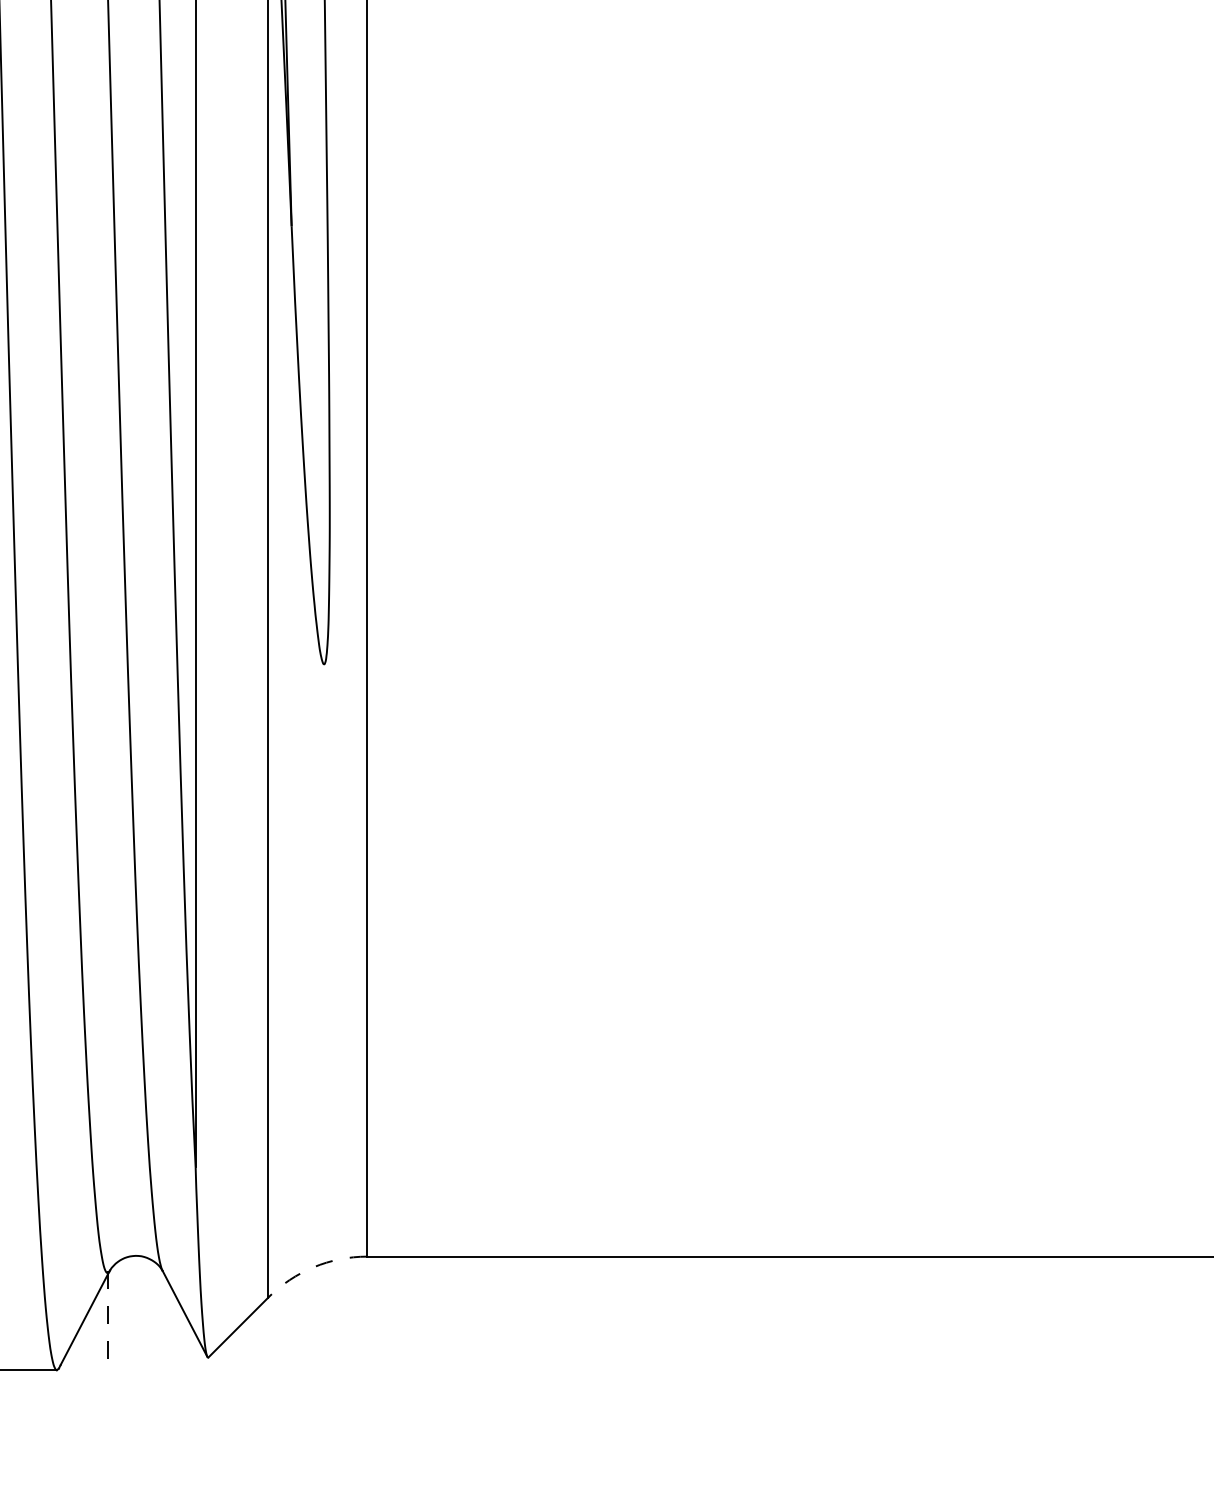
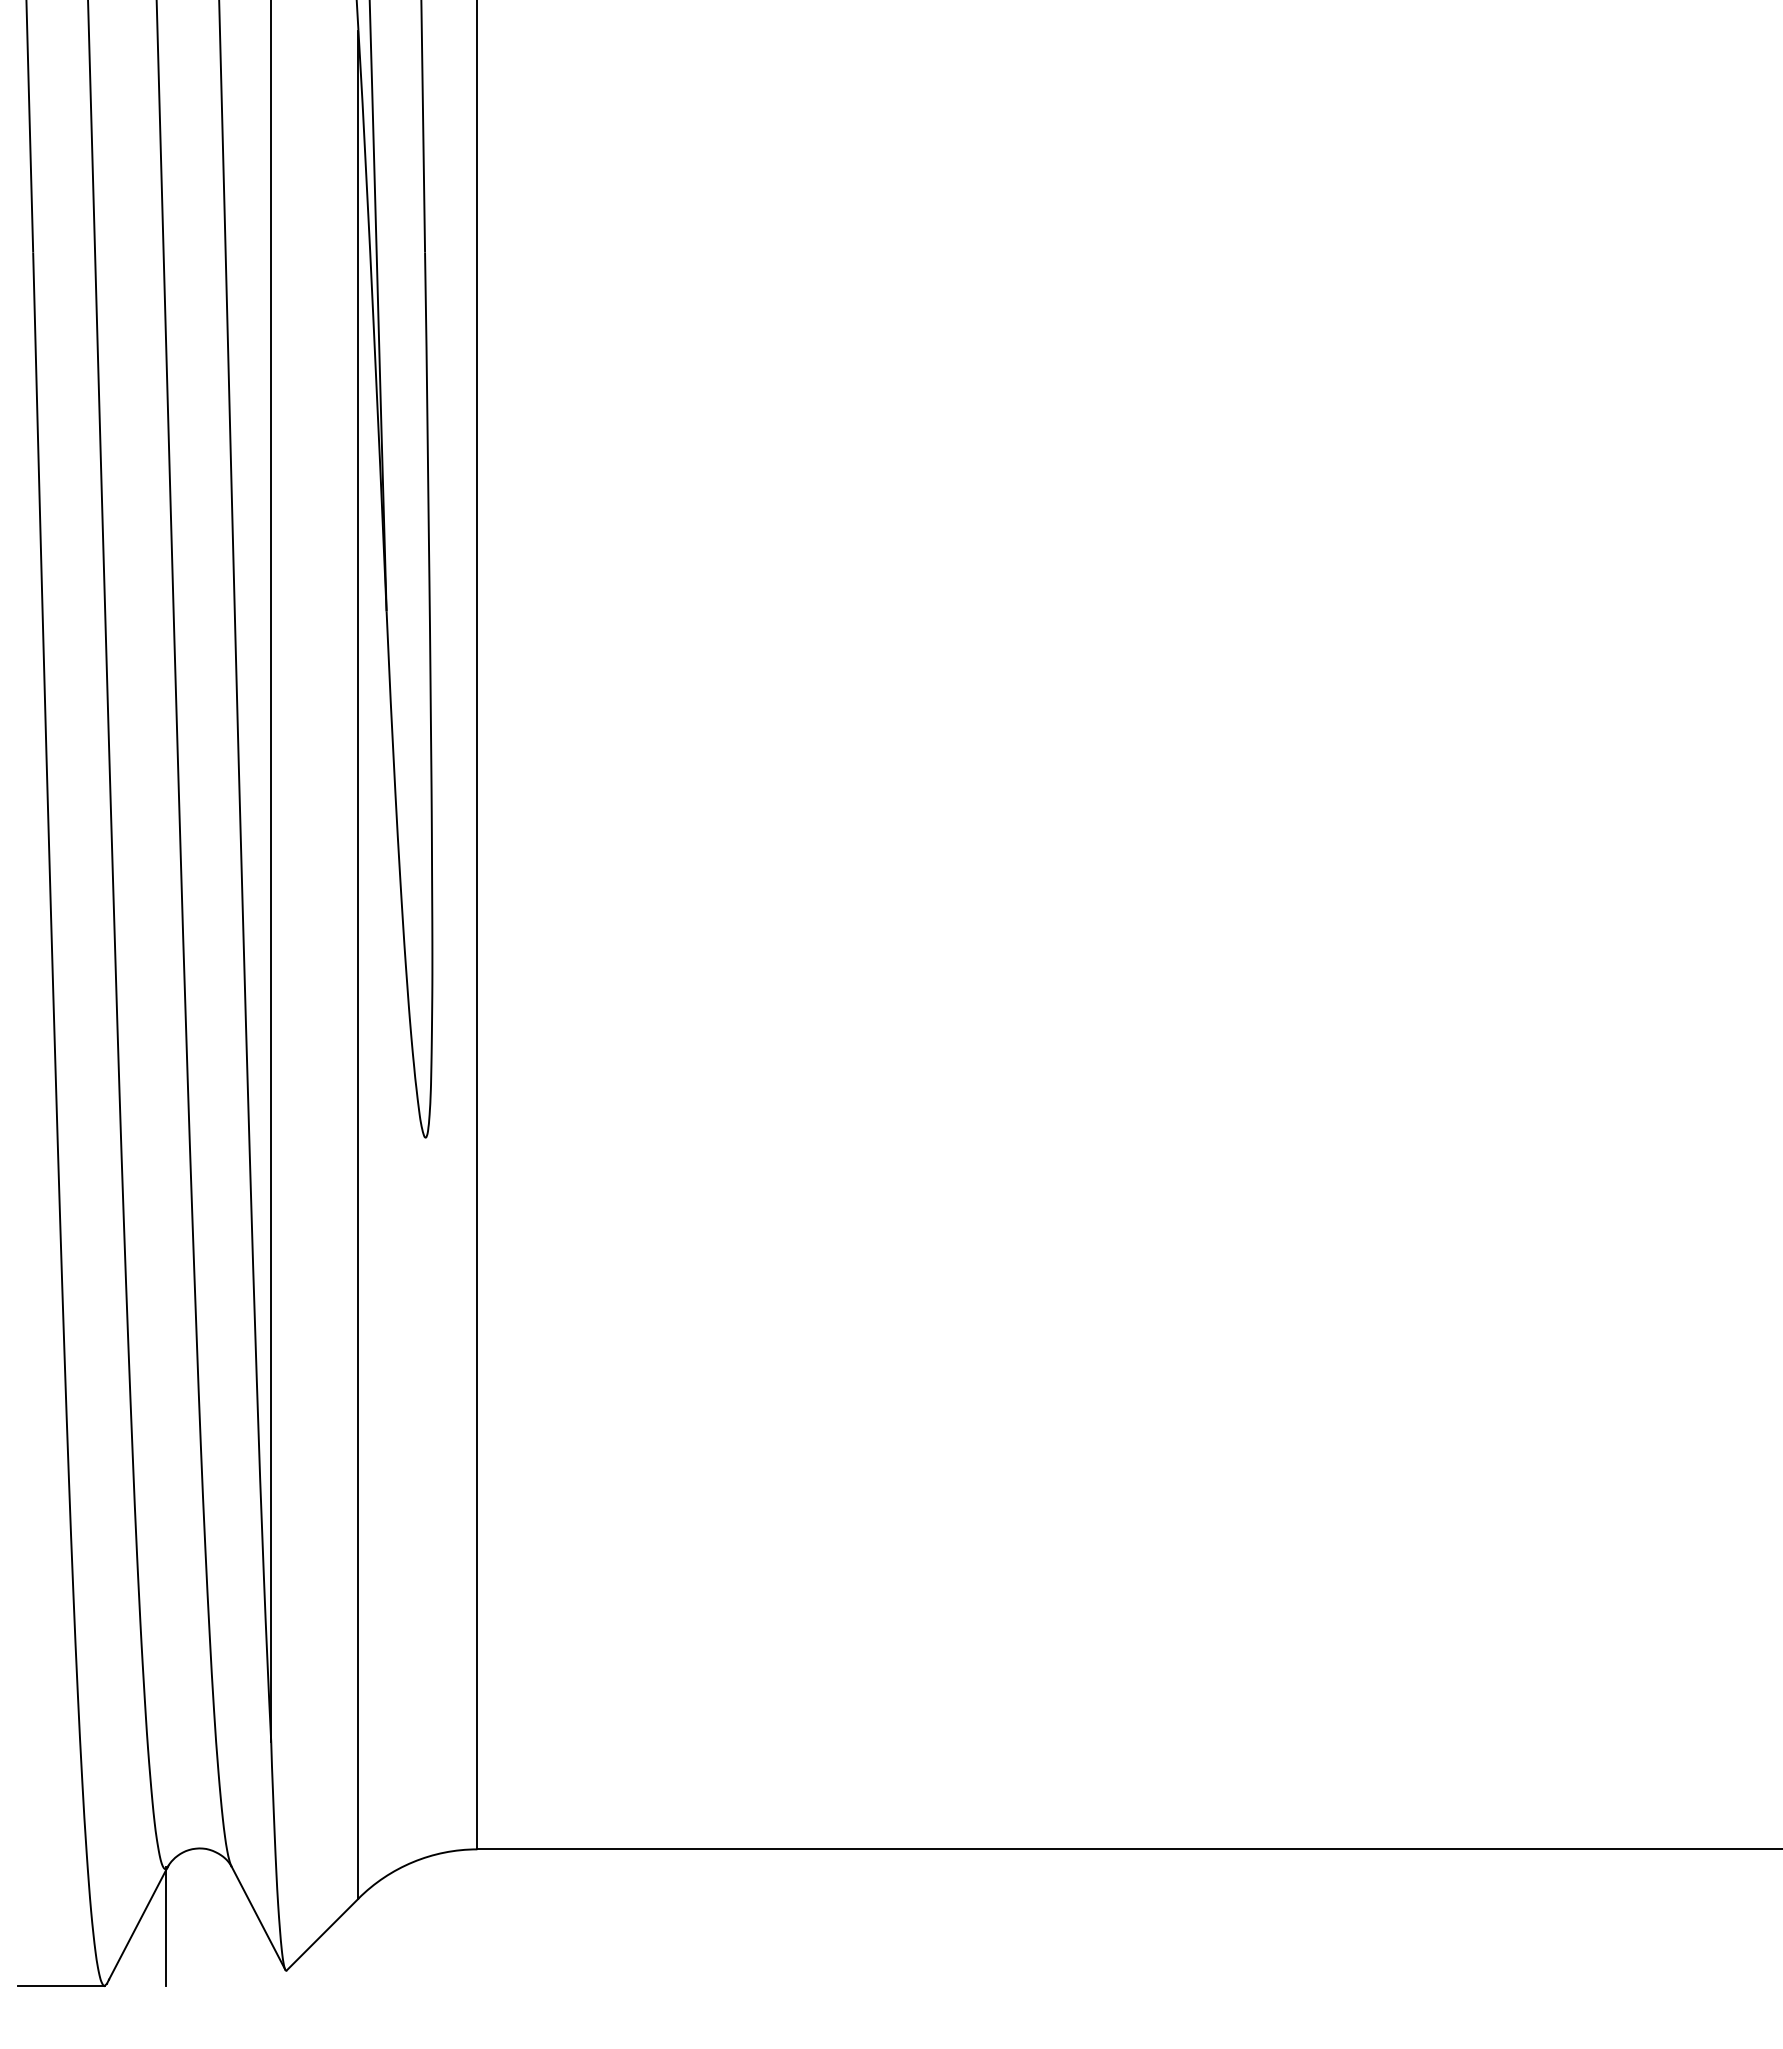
arc: (314, 1267) -> (413, 1862), dashed -> solid
line: (108, 1320) -> (166, 1926), dashed -> solid

